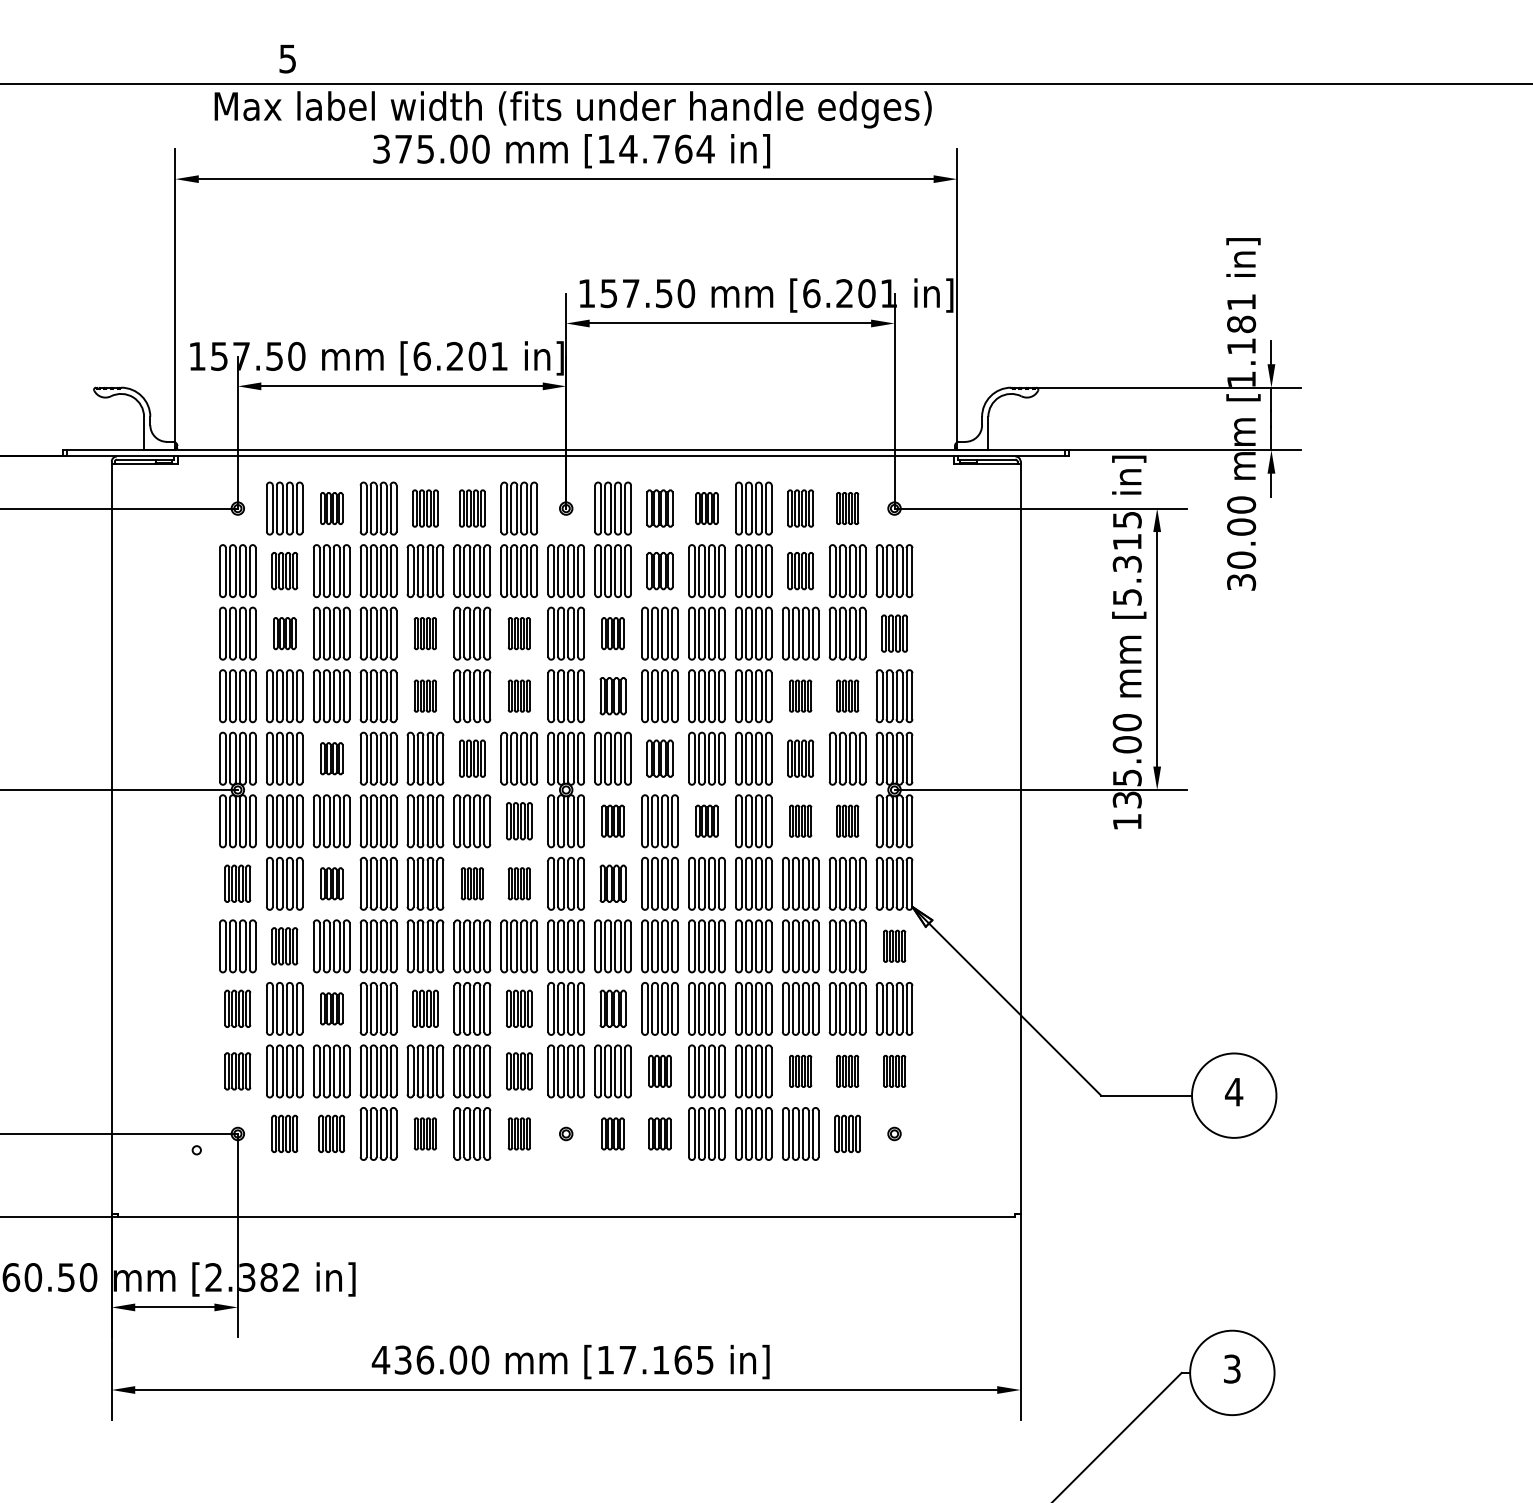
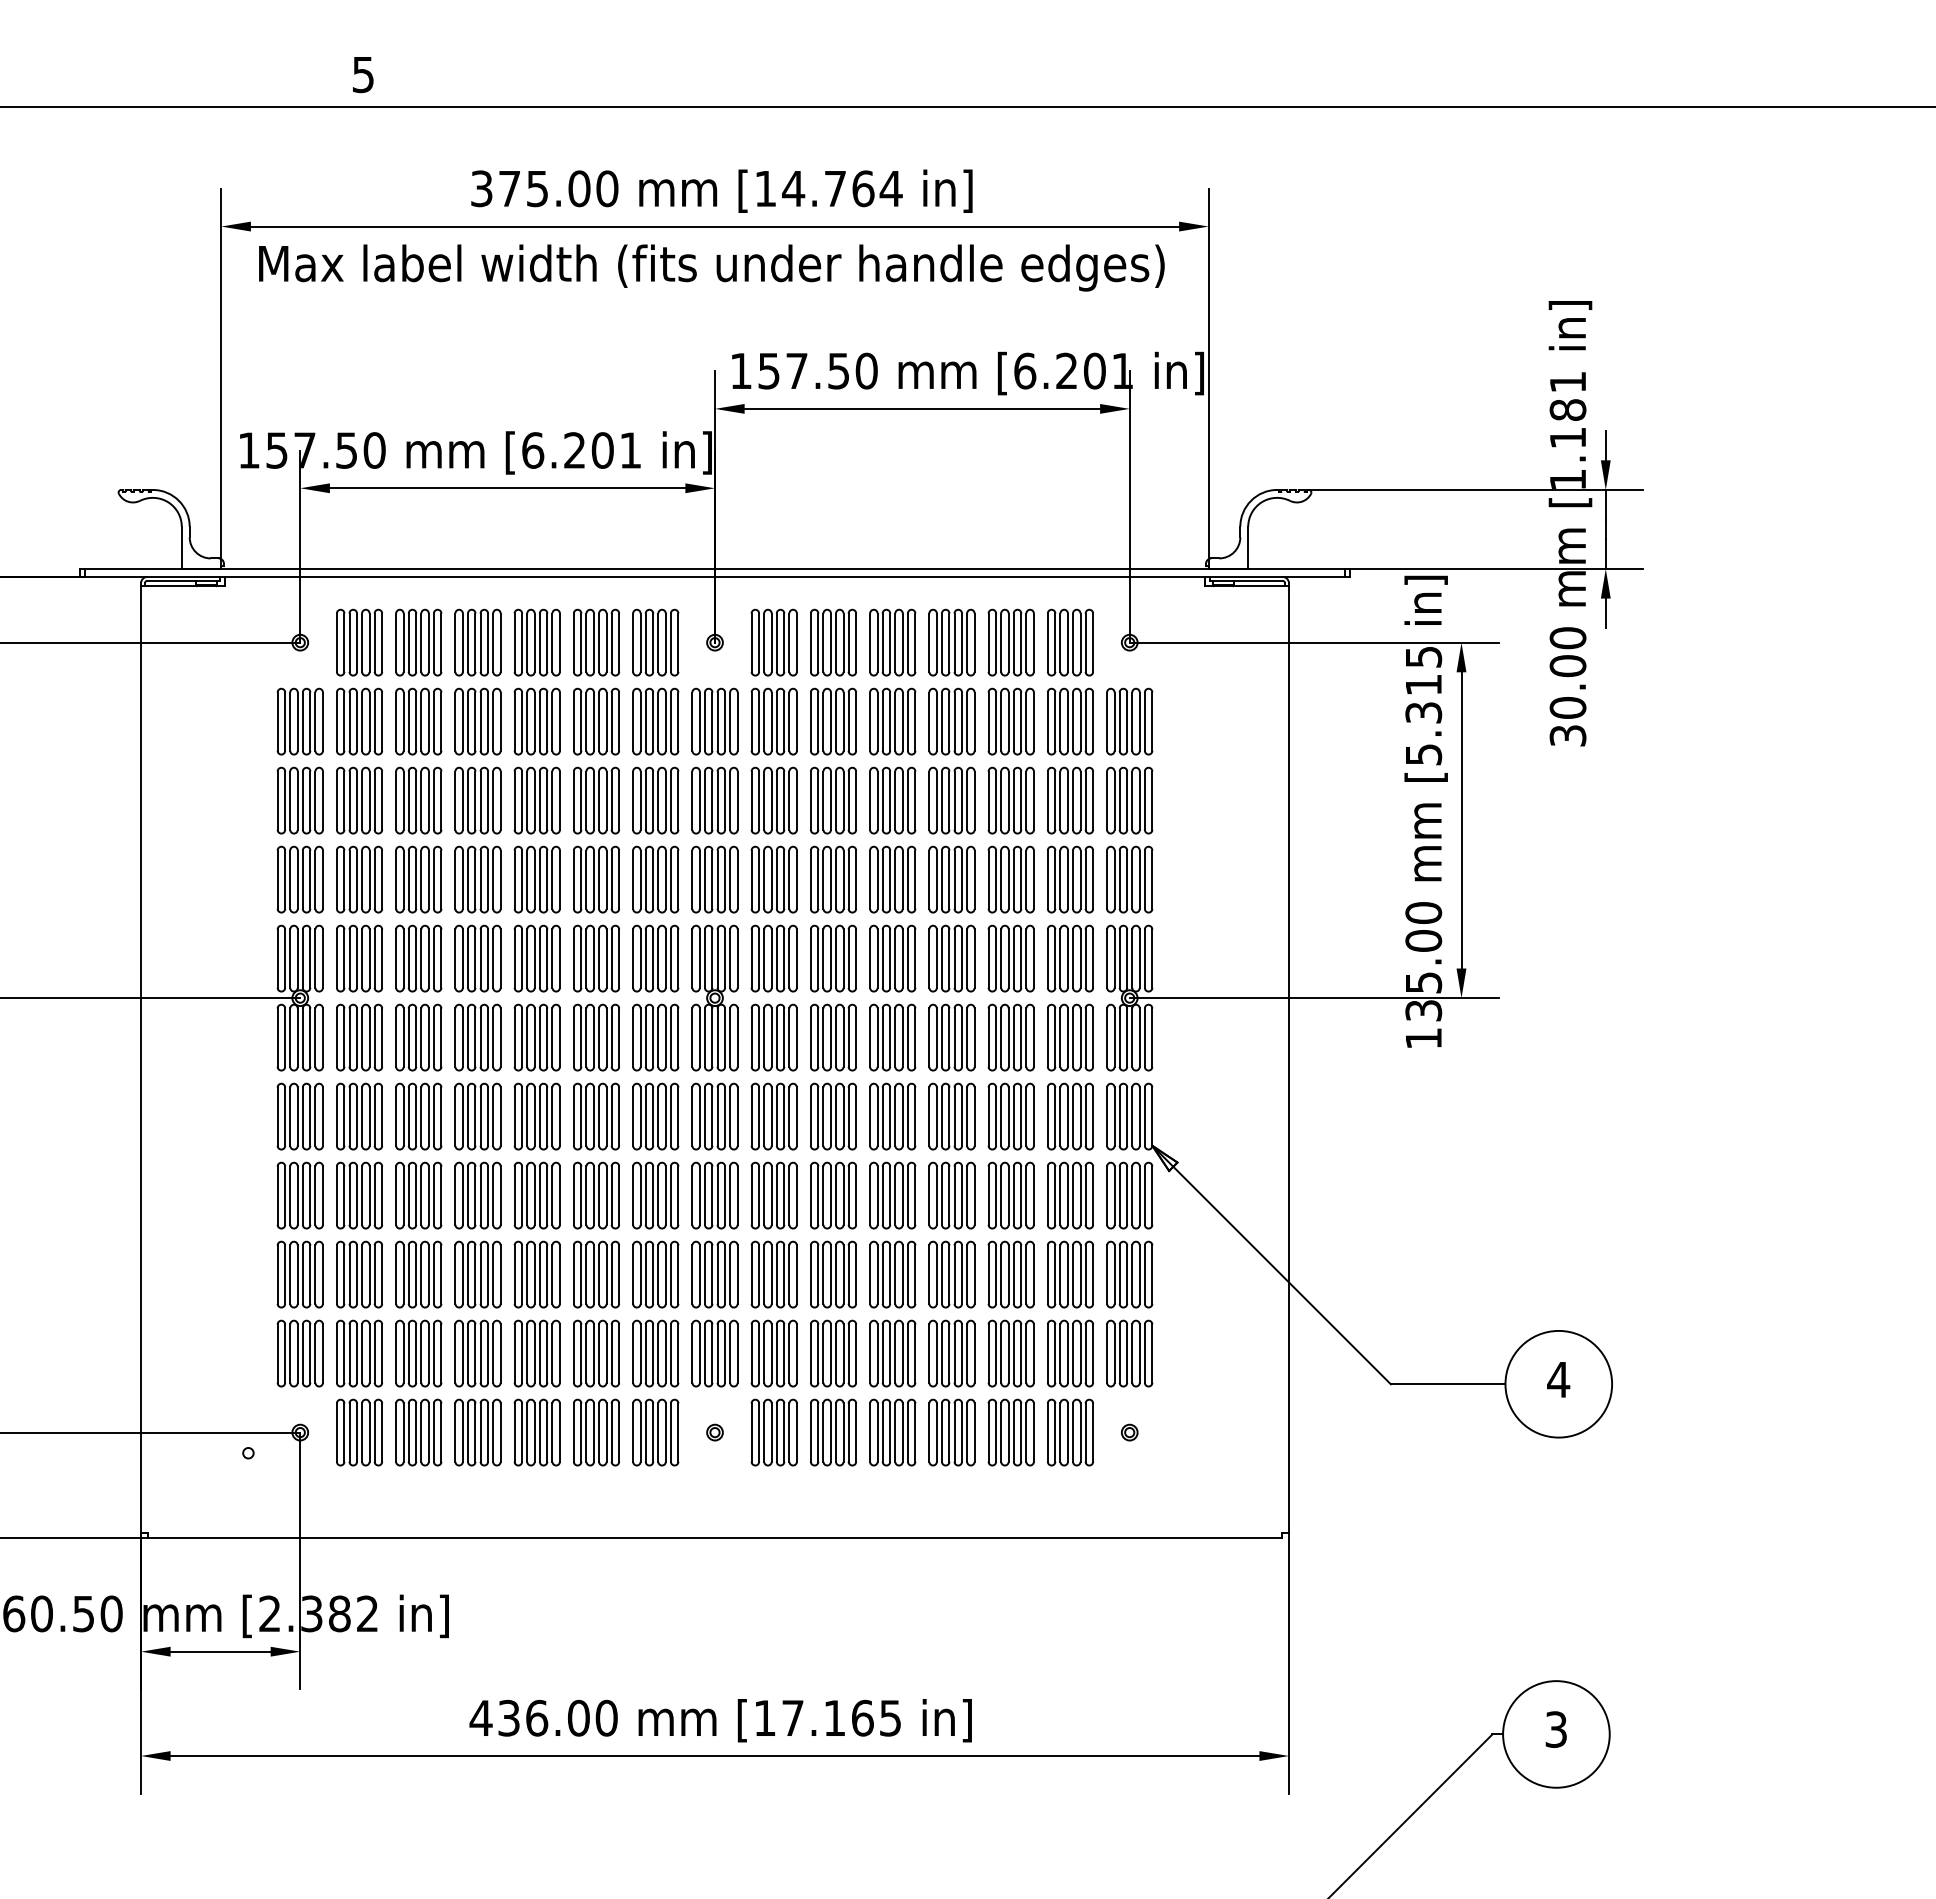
text: (572, 109) -> (711, 267), moved
part: (331, 508) -> (418, 642), size x1.67
part: (424, 508) -> (536, 642), size x1.43
part: (472, 508) -> (596, 642), size x1.43
part: (660, 508) -> (833, 642), size x1.43
part: (706, 508) -> (892, 642), size x1.67
part: (800, 508) -> (1010, 642), size x1.43
part: (847, 508) -> (1070, 642), size x1.67
part: (284, 570) -> (359, 721), size x1.43
part: (660, 570) -> (833, 721), size x1.43
part: (800, 570) -> (1010, 721), size x1.43
part: (284, 633) -> (359, 800), size x1.67
part: (424, 633) -> (536, 800), size x1.67
part: (519, 633) -> (655, 800), size x1.67
part: (612, 633) -> (773, 800), size x1.67
part: (894, 633) -> (1129, 800), size x1.43
part: (424, 696) -> (536, 879), size x1.67
part: (519, 696) -> (655, 879), size x1.67
part: (612, 696) -> (773, 879), size x1.43
part: (800, 696) -> (1010, 879), size x1.67
part: (847, 696) -> (1070, 879), size x1.67
part: (331, 758) -> (418, 958), size x1.67
part: (472, 758) -> (596, 958), size x1.43
part: (660, 758) -> (833, 958), size x1.43
part: (800, 758) -> (1010, 958), size x1.43
part: (519, 821) -> (655, 1037), size x1.43
part: (612, 821) -> (773, 1037), size x1.67
part: (706, 821) -> (892, 1037), size x1.67
part: (800, 821) -> (1010, 1037), size x1.67
part: (847, 821) -> (1070, 1037), size x1.67
part: (237, 883) -> (299, 1116), size x1.43
part: (331, 883) -> (418, 1116), size x1.67
part: (472, 883) -> (596, 1116), size x1.67
part: (519, 883) -> (655, 1116), size x1.67
part: (612, 883) -> (773, 1116), size x1.43
part: (284, 946) -> (359, 1195), size x1.43
part: (894, 946) -> (1129, 1195), size x1.67
part: (237, 1008) -> (299, 1274), size x1.43
part: (331, 1008) -> (418, 1274), size x1.67
part: (424, 1008) -> (536, 1274), size x1.43
part: (519, 1008) -> (655, 1274), size x1.43
part: (612, 1008) -> (773, 1274), size x1.43
part: (237, 1071) -> (299, 1353), size x1.43
part: (519, 1071) -> (655, 1353), size x1.43
part: (660, 1071) -> (833, 1353), size x1.67
part: (800, 1071) -> (1010, 1353), size x1.67
part: (847, 1071) -> (1070, 1353), size x1.67
part: (894, 1071) -> (1129, 1353), size x1.67
part: (284, 1133) -> (359, 1432), size x1.43
part: (331, 1133) -> (418, 1432), size x1.43
part: (424, 1133) -> (536, 1432), size x1.67
part: (519, 1133) -> (655, 1432), size x1.67
part: (612, 1133) -> (773, 1432), size x1.67
part: (660, 1133) -> (833, 1432), size x1.67
part: (847, 1133) -> (1070, 1432), size x1.43

